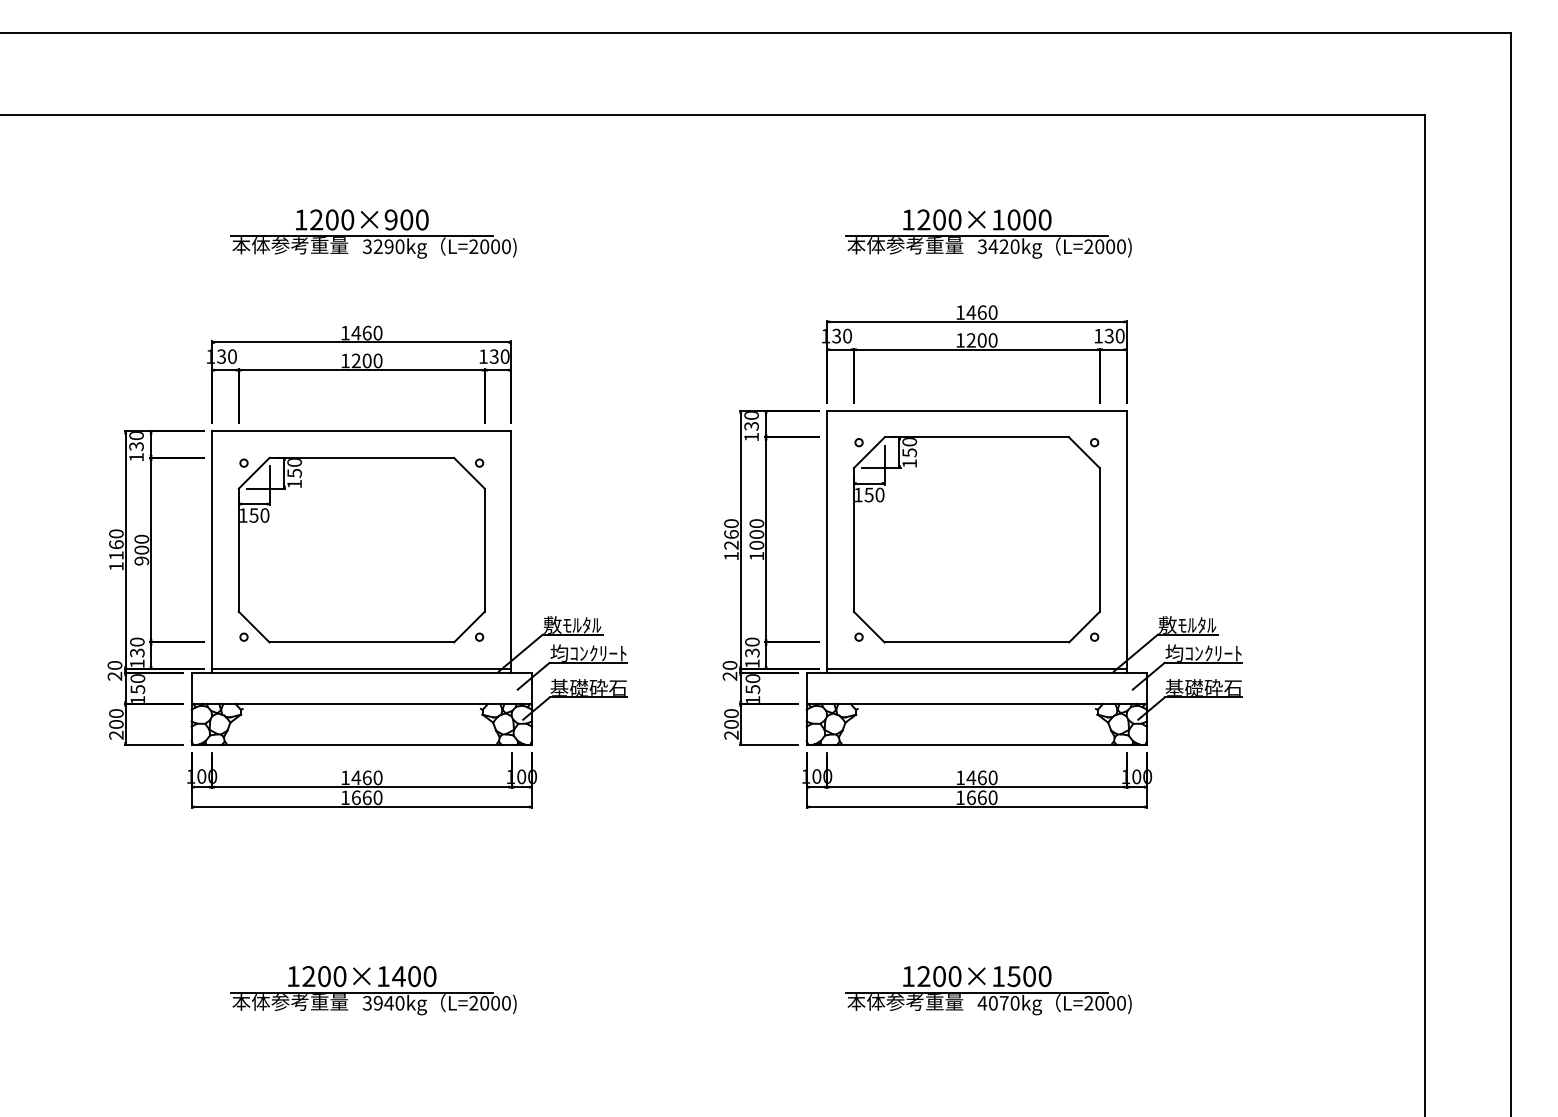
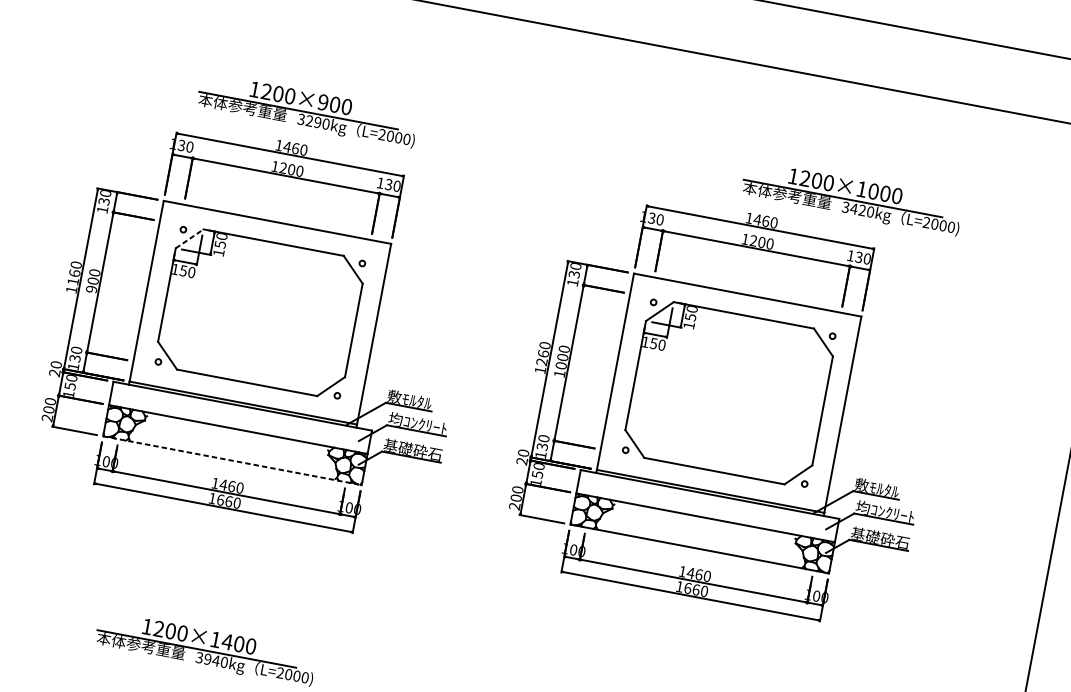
part: (373, 233) -> (307, 110), moved
part: (988, 233) -> (852, 198), moved
line: (254, 473) -> (189, 239), solid -> dashed
line: (362, 744) -> (233, 460), solid -> dashed

